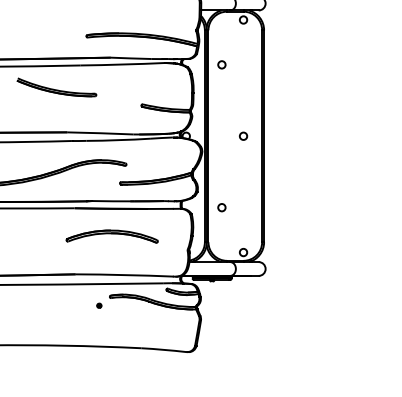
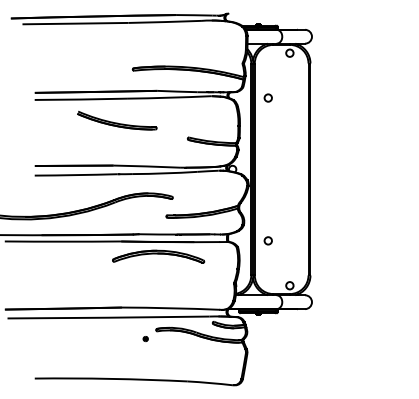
part: (57, 87) -> (117, 120), moved
circle: (243, 135) -> (289, 168), removed
part: (112, 236) -> (158, 256), moved

